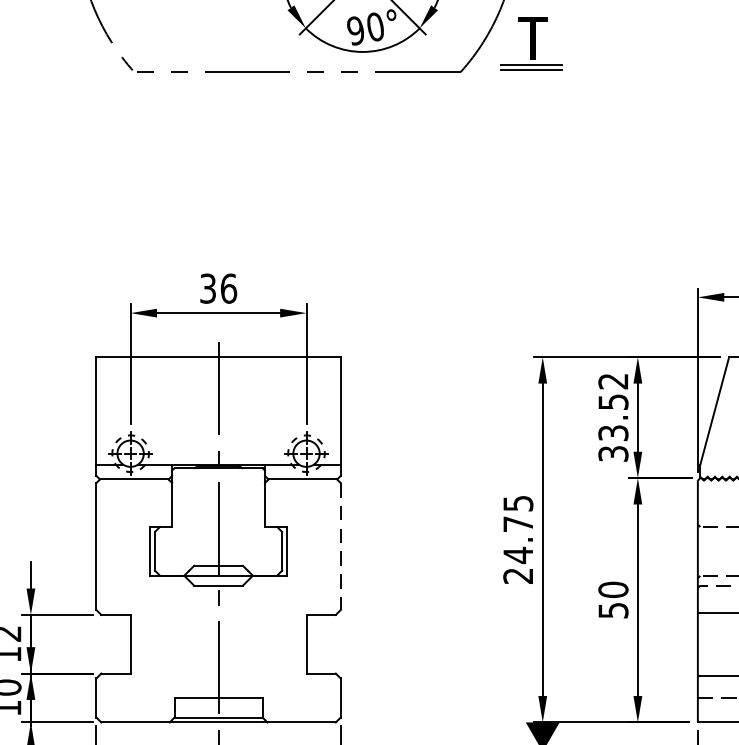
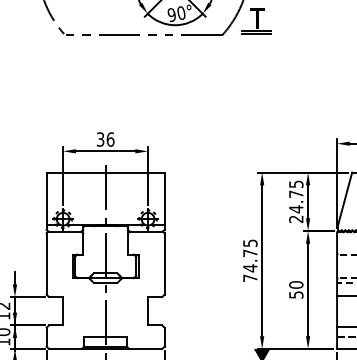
text: (613, 417) -> (296, 201), 33.52 -> 24.75
line: (340, 547) -> (164, 264), dashed -> solid
text: (518, 576) -> (250, 278), 24.75 -> 74.75

